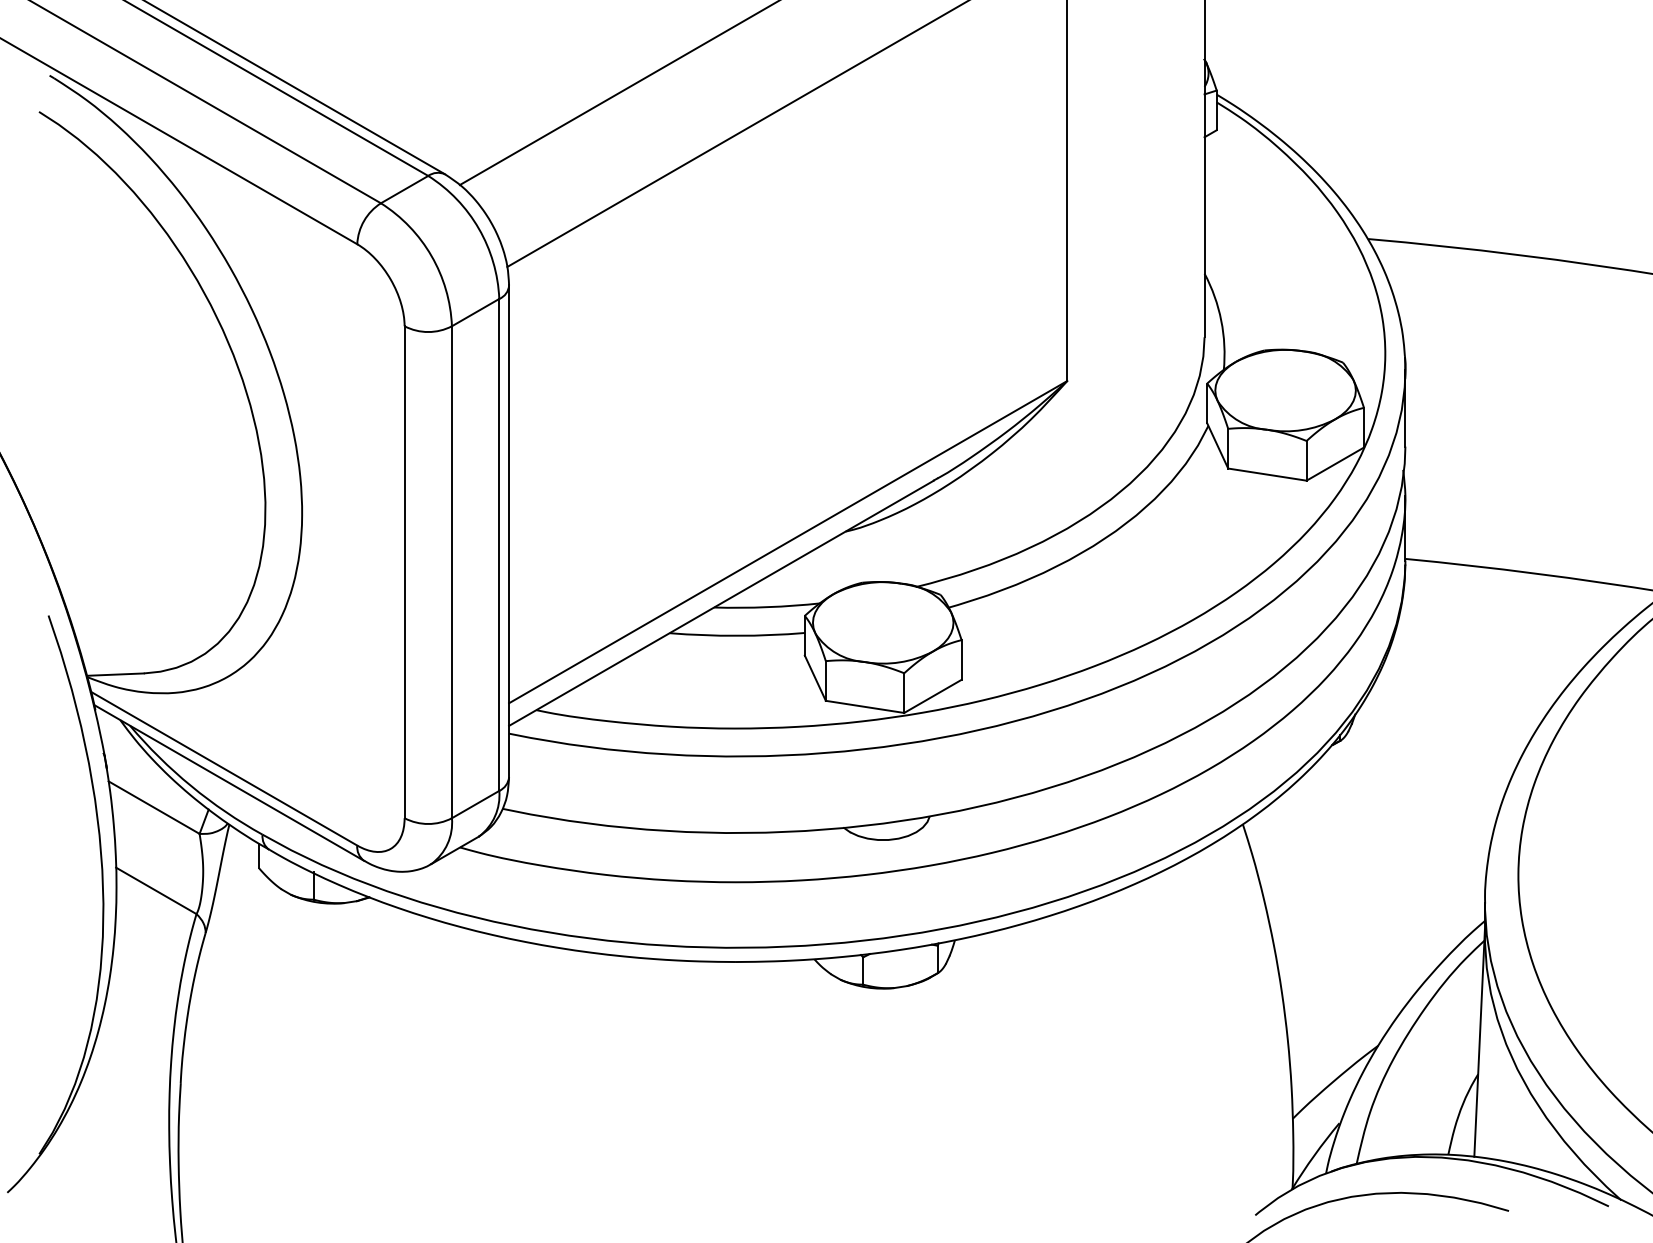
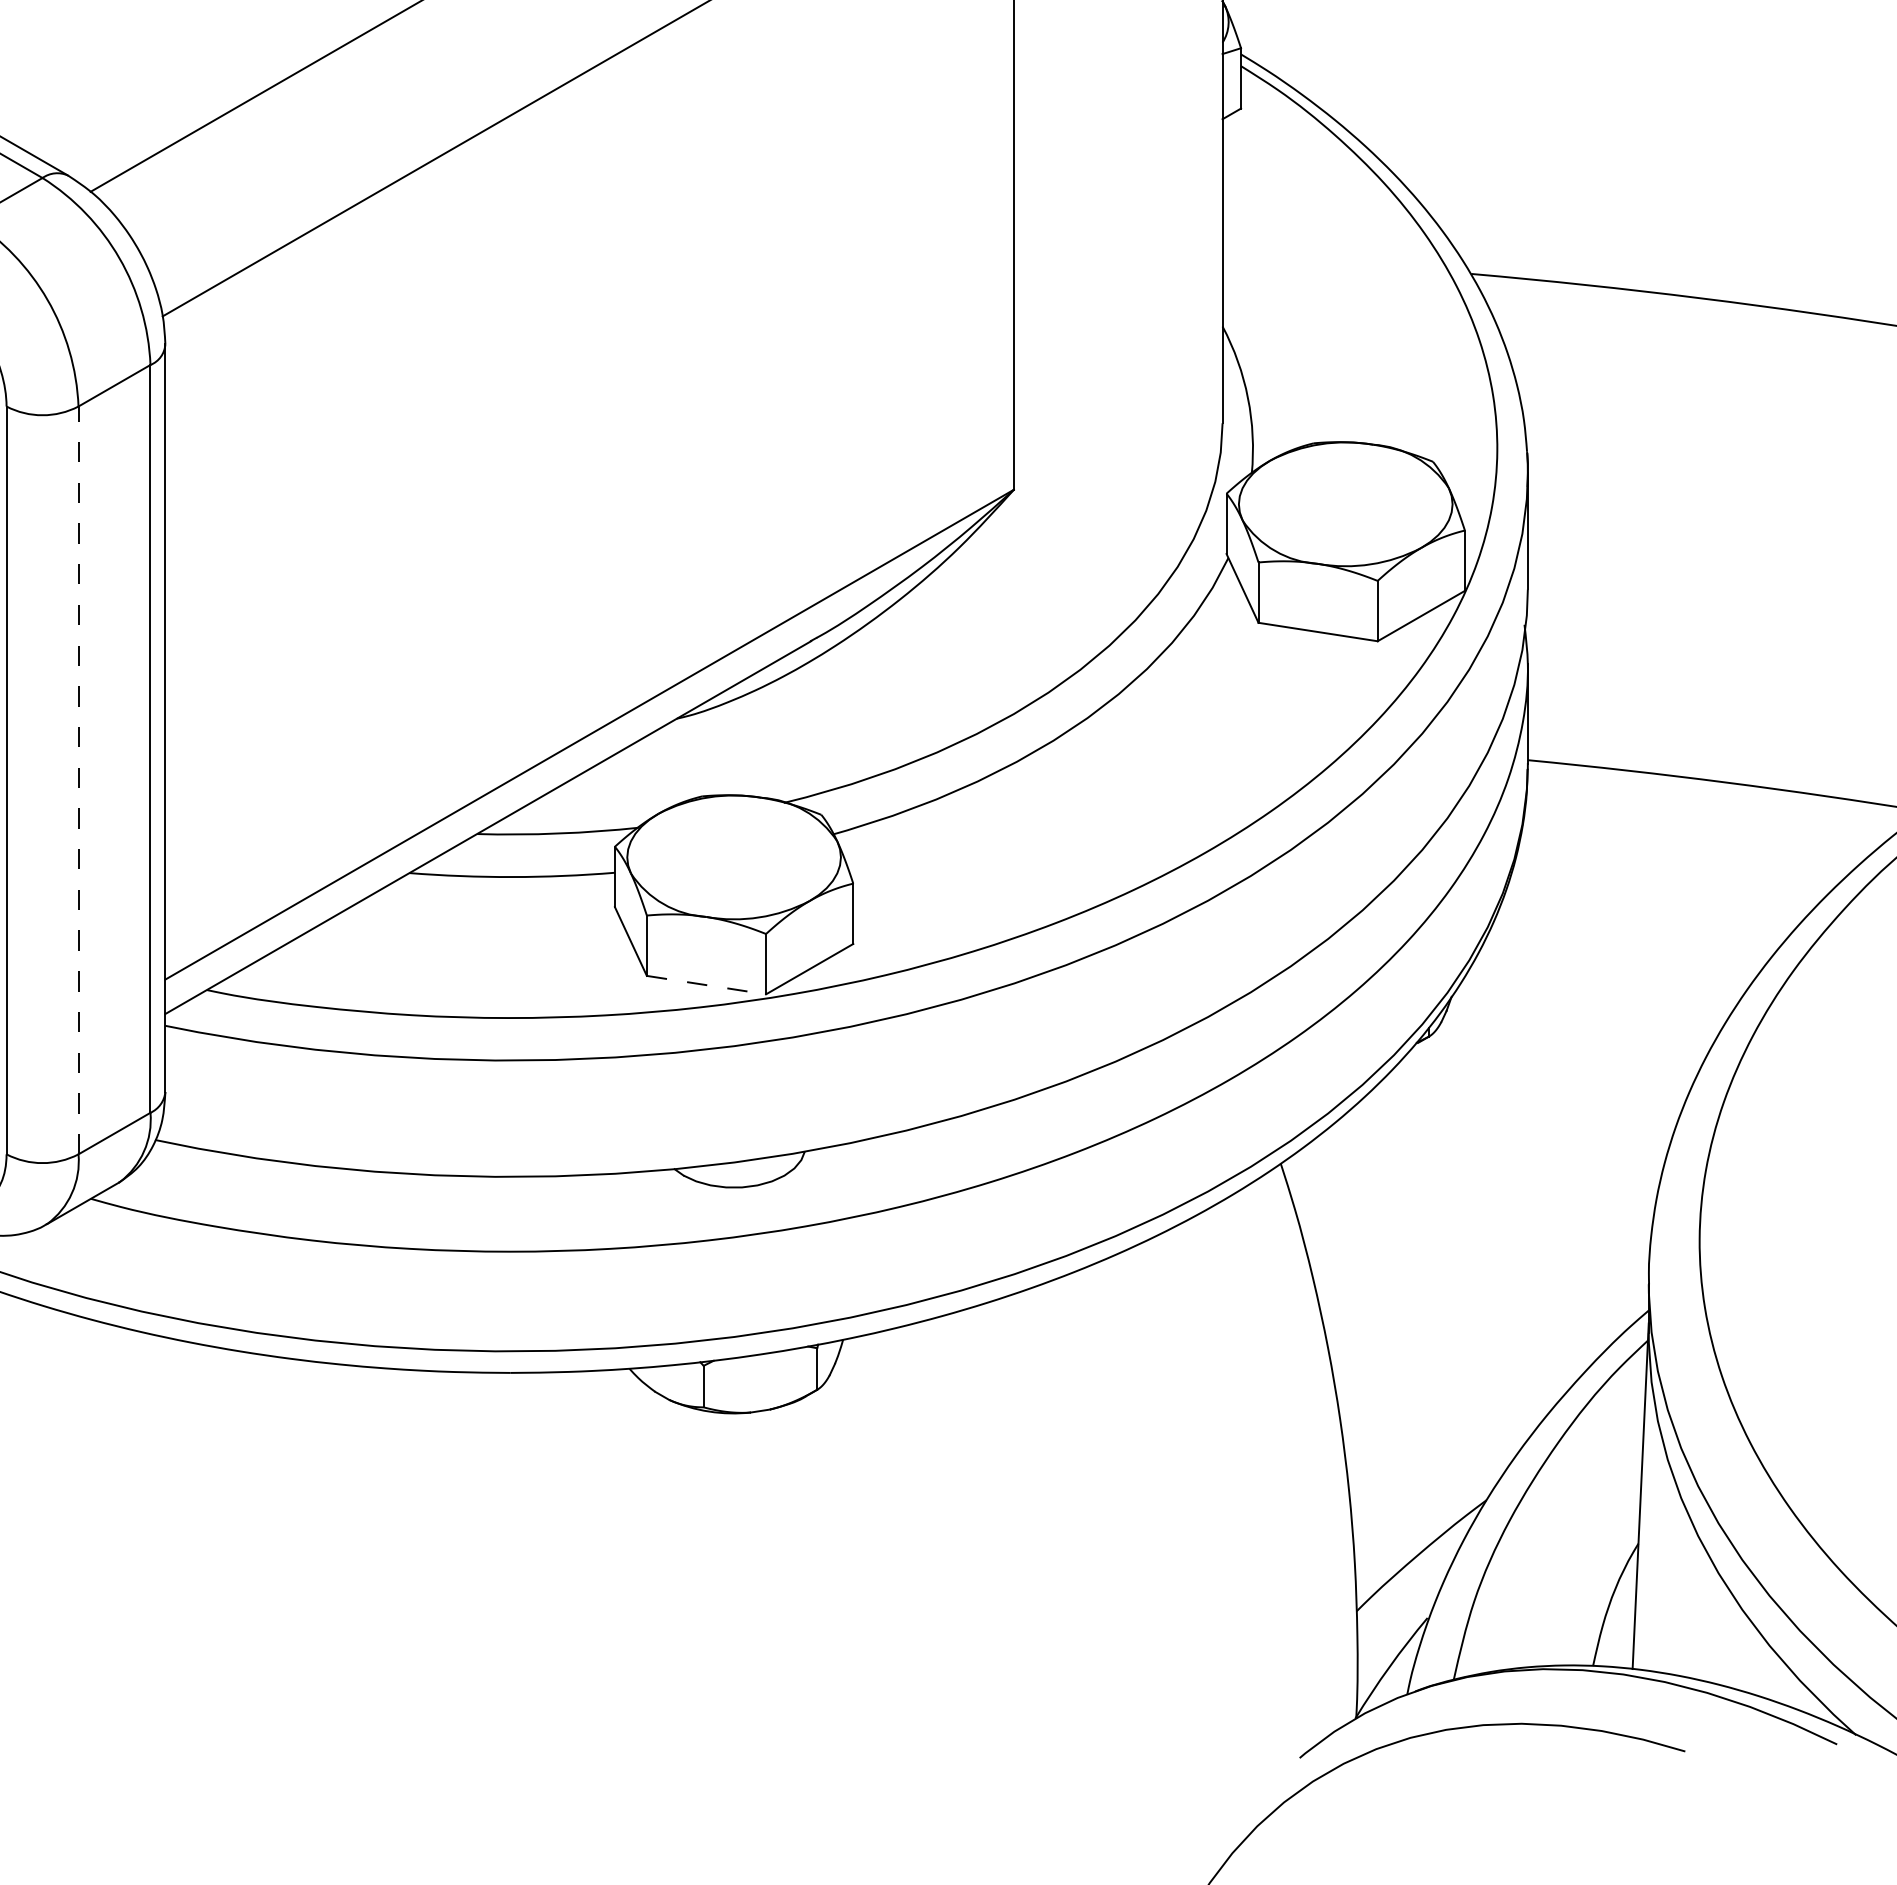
line: (451, 572) -> (77, 780), solid -> dashed
line: (865, 706) -> (707, 984), solid -> dashed

